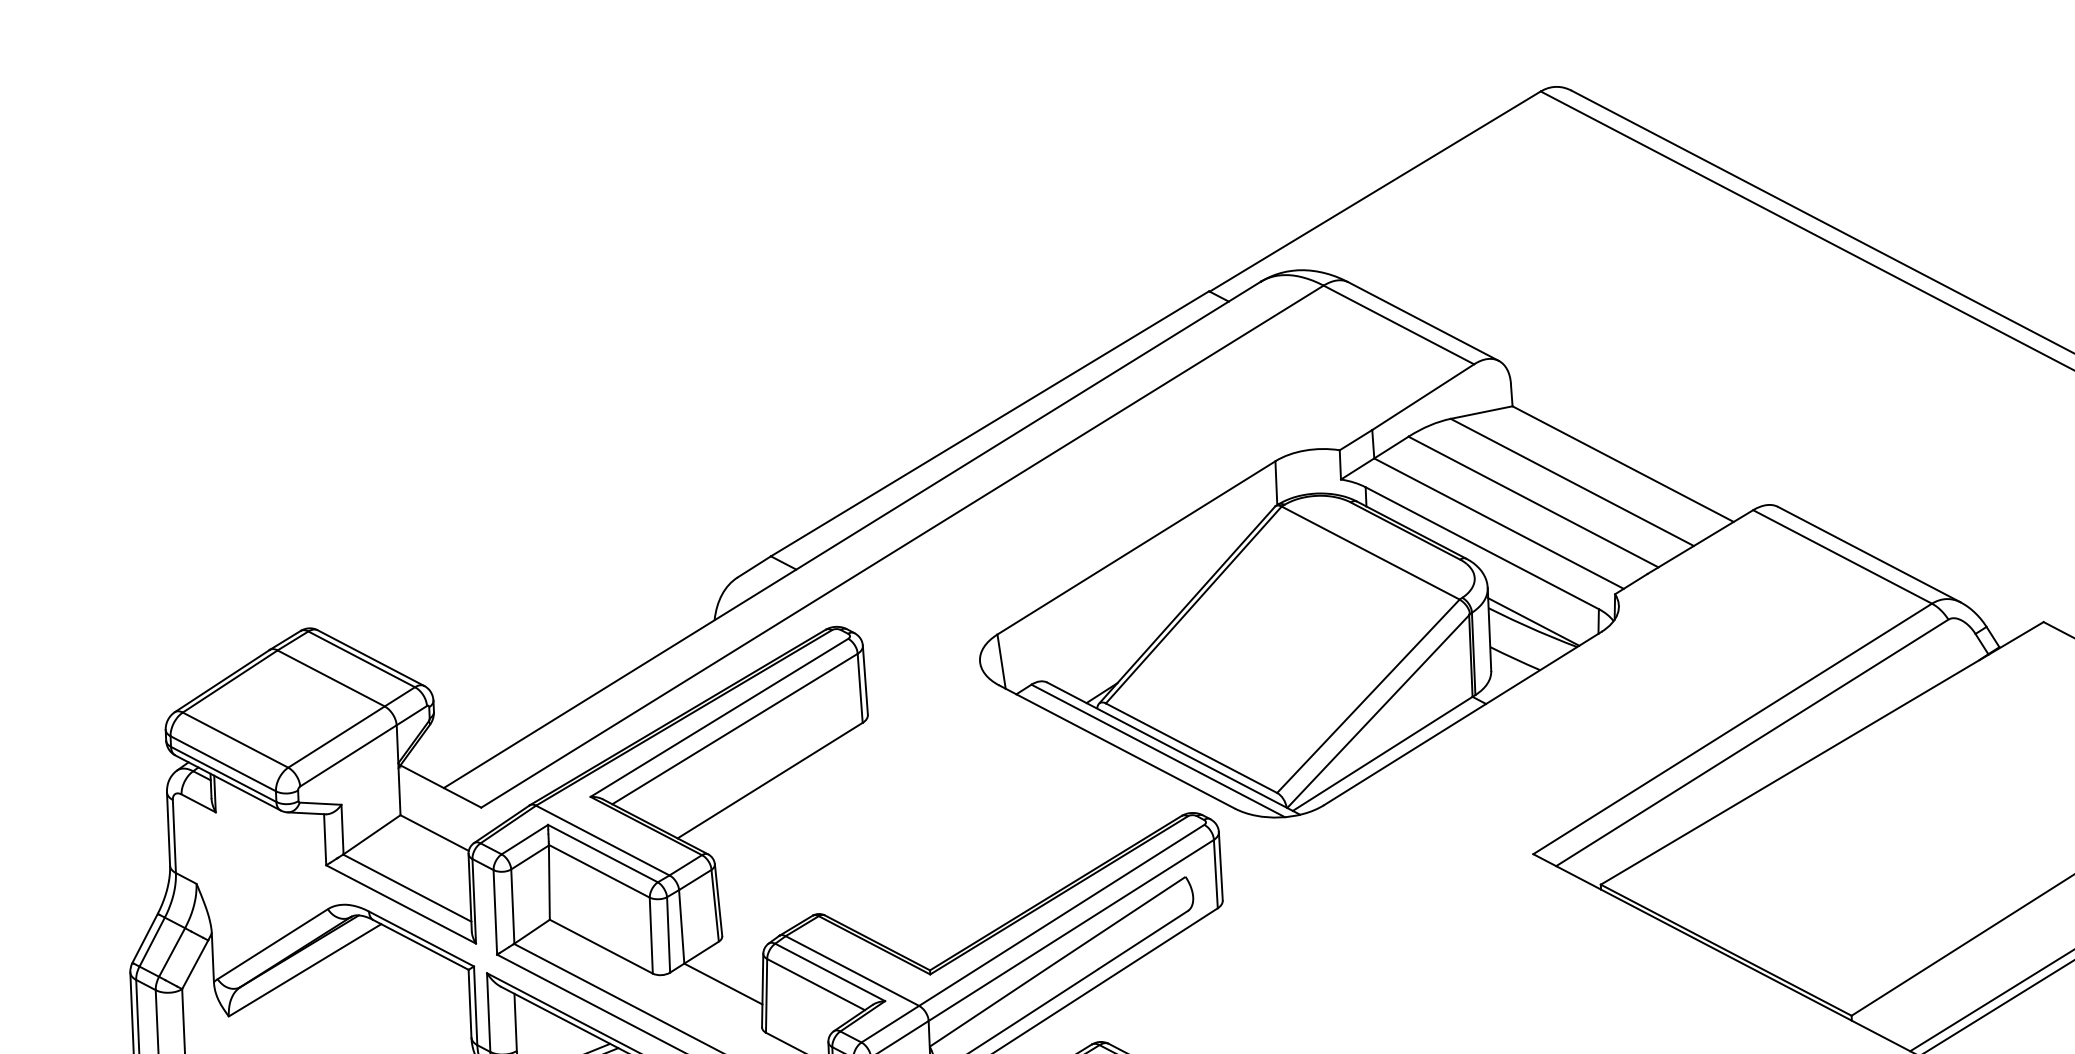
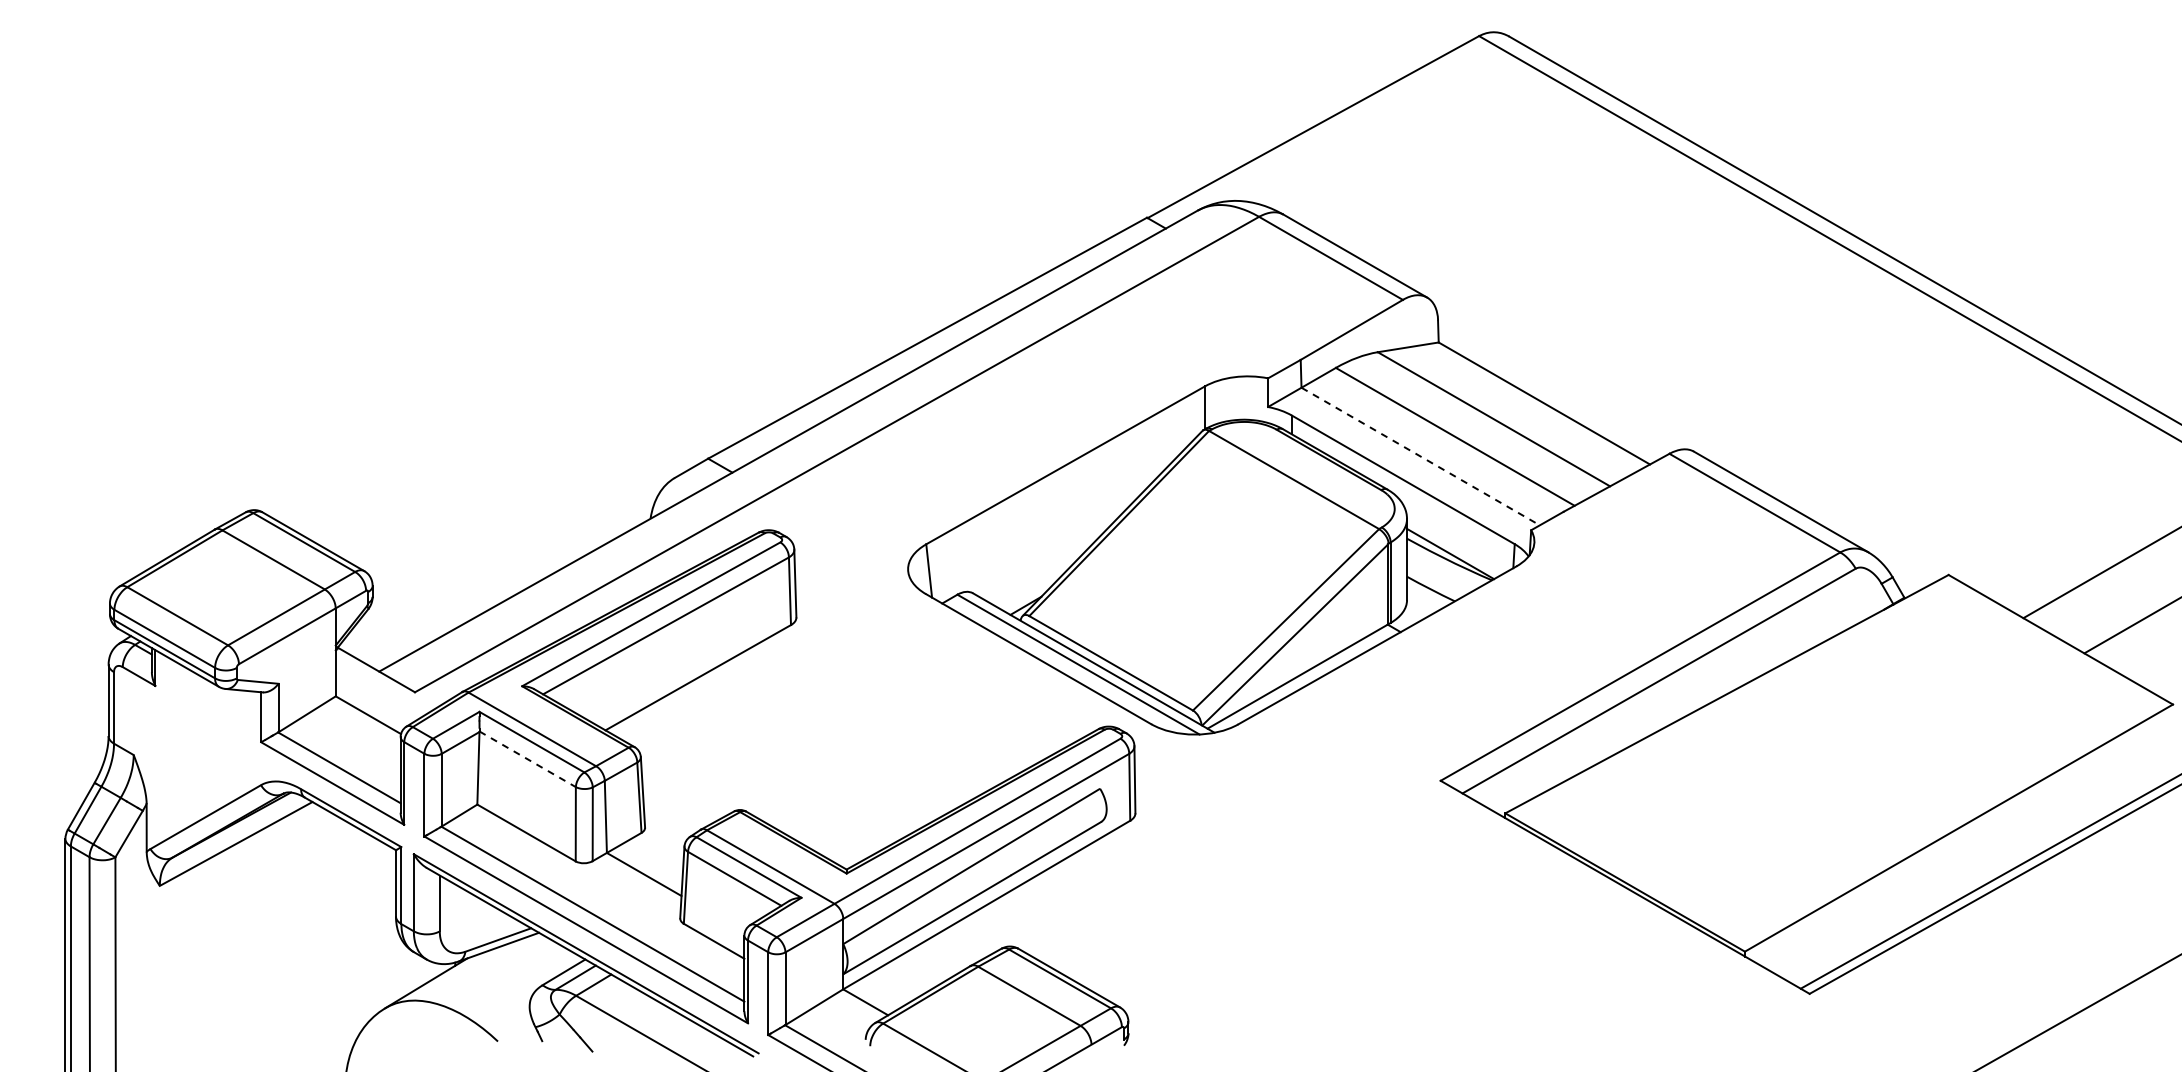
line: (1498, 523) -> (1420, 456), solid -> dashed
line: (599, 871) -> (527, 759), solid -> dashed

